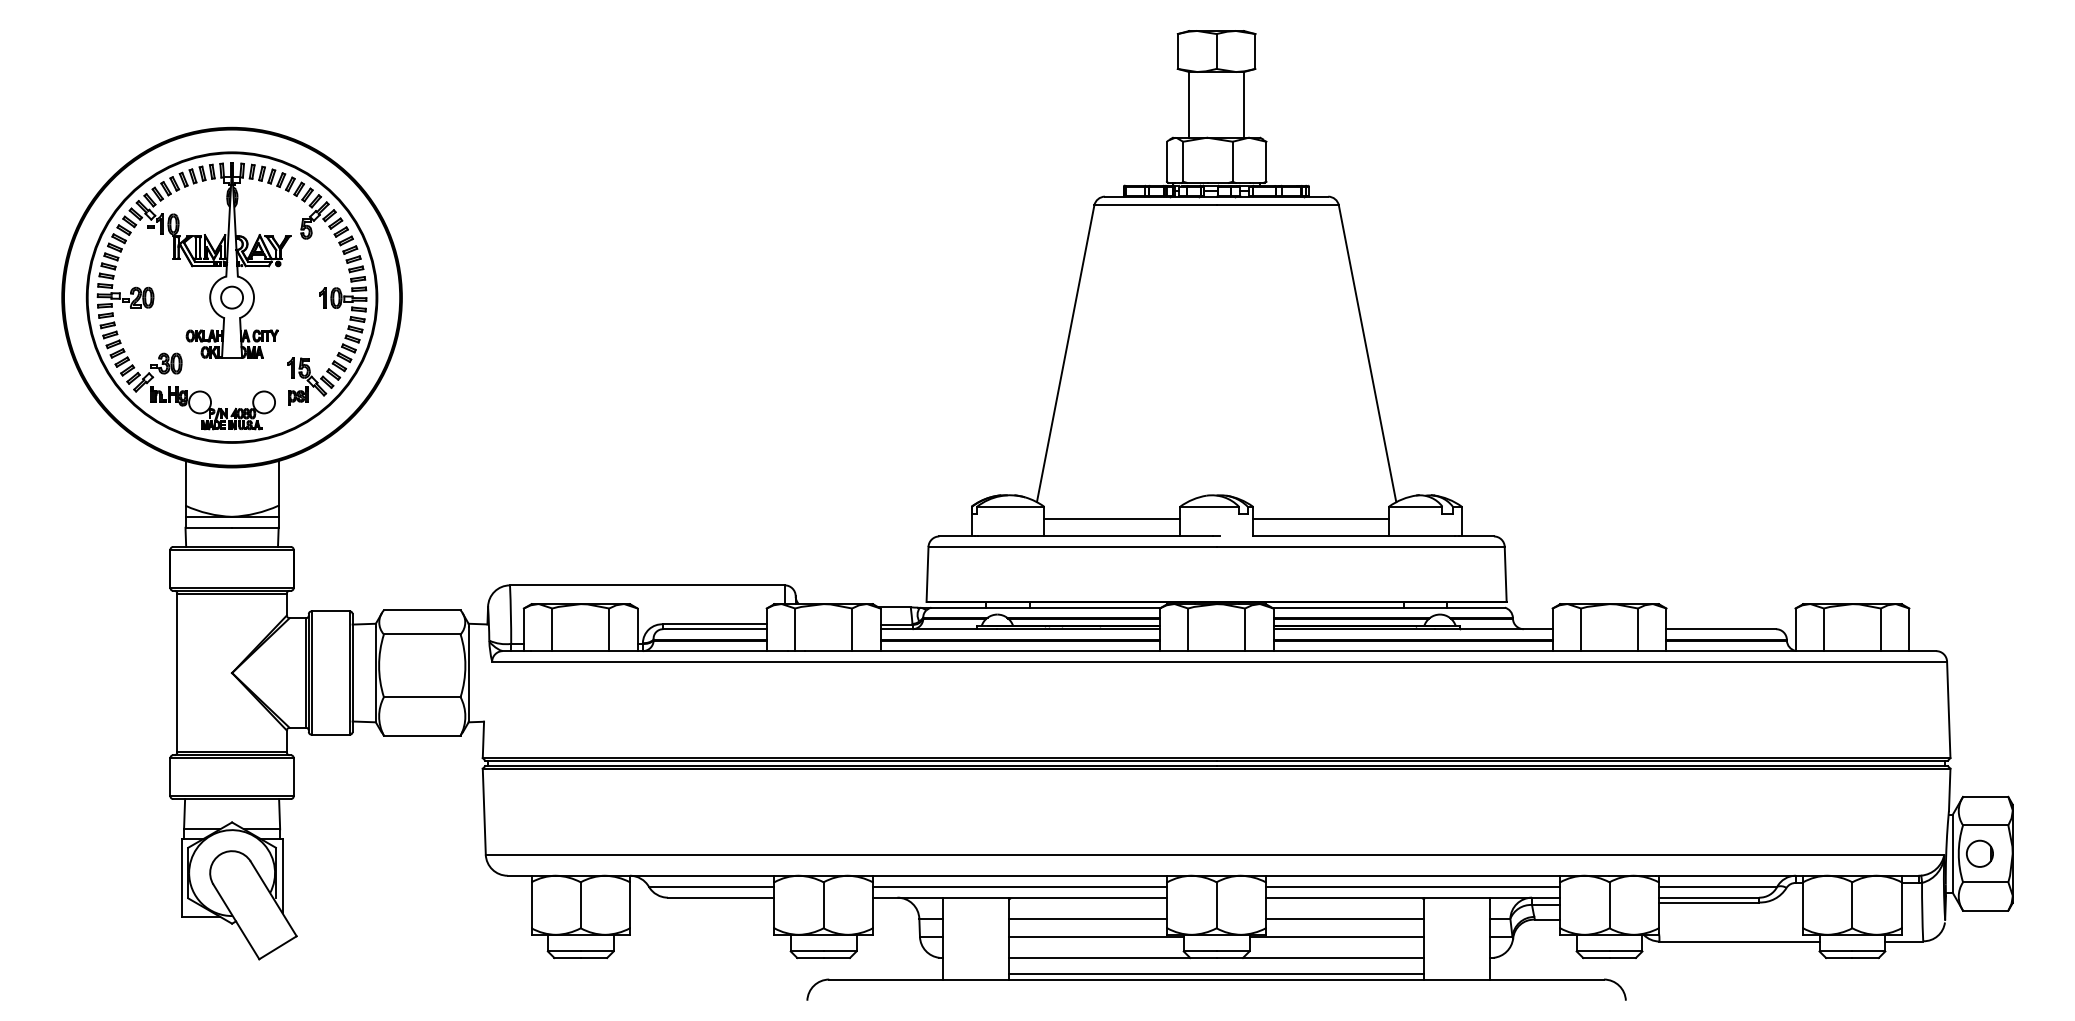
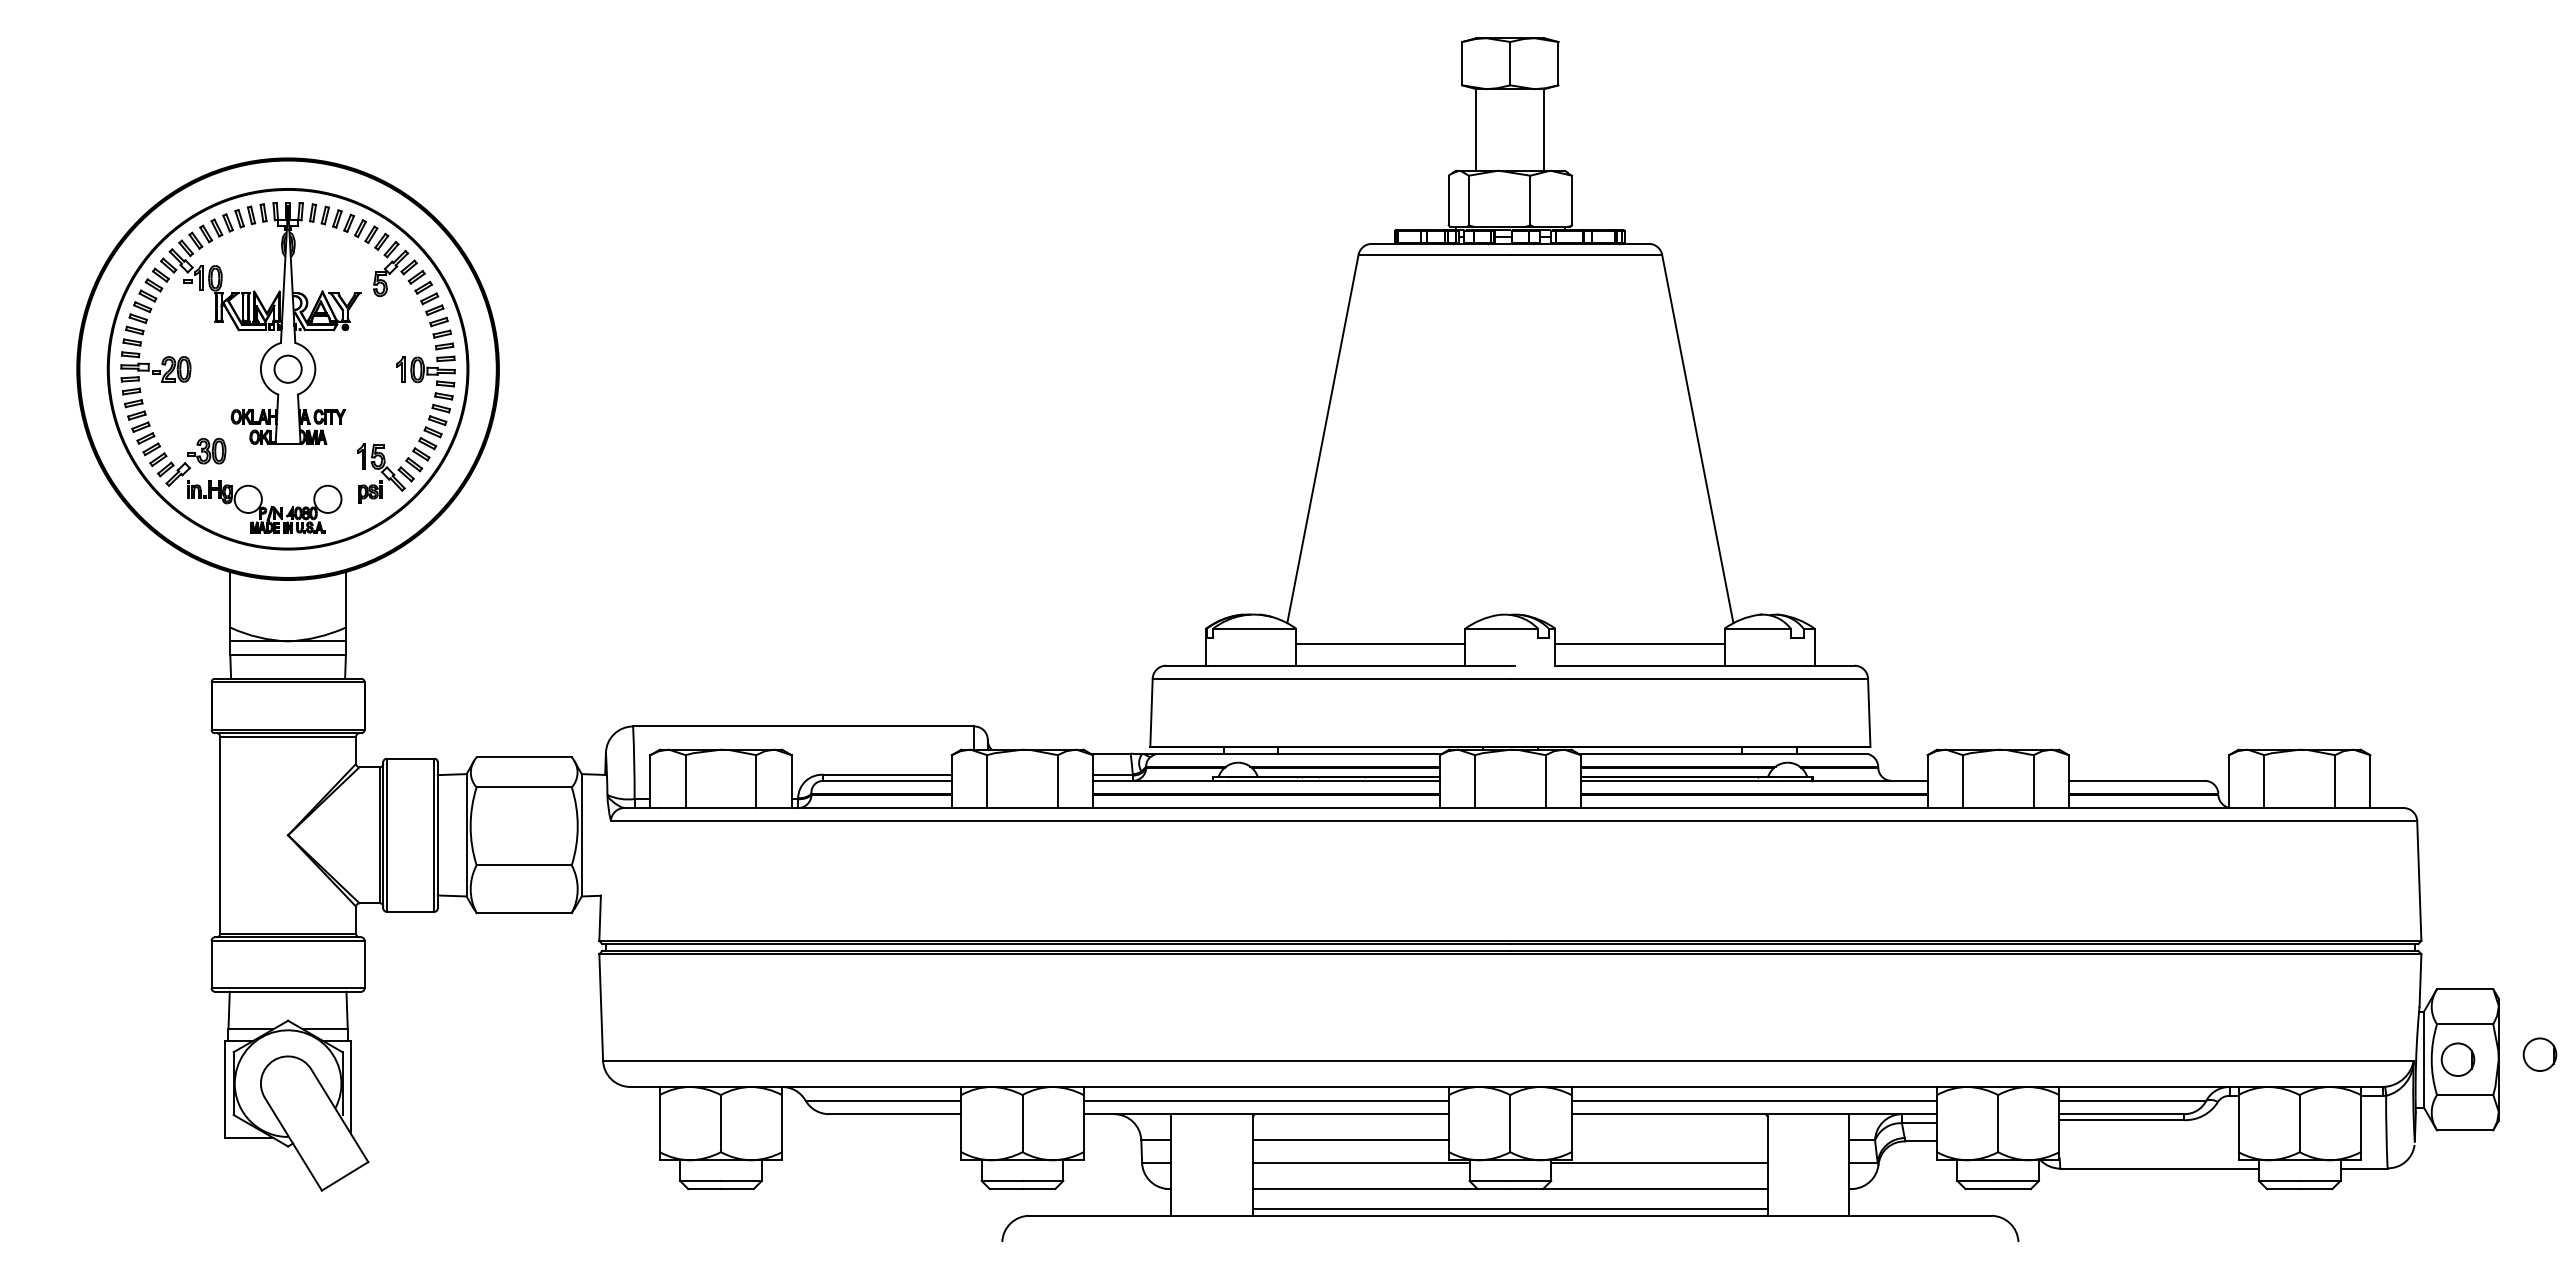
part: (2045, 849) -> (2539, 1054), added
line: (1344, 918) -> (1669, 1140), removed

